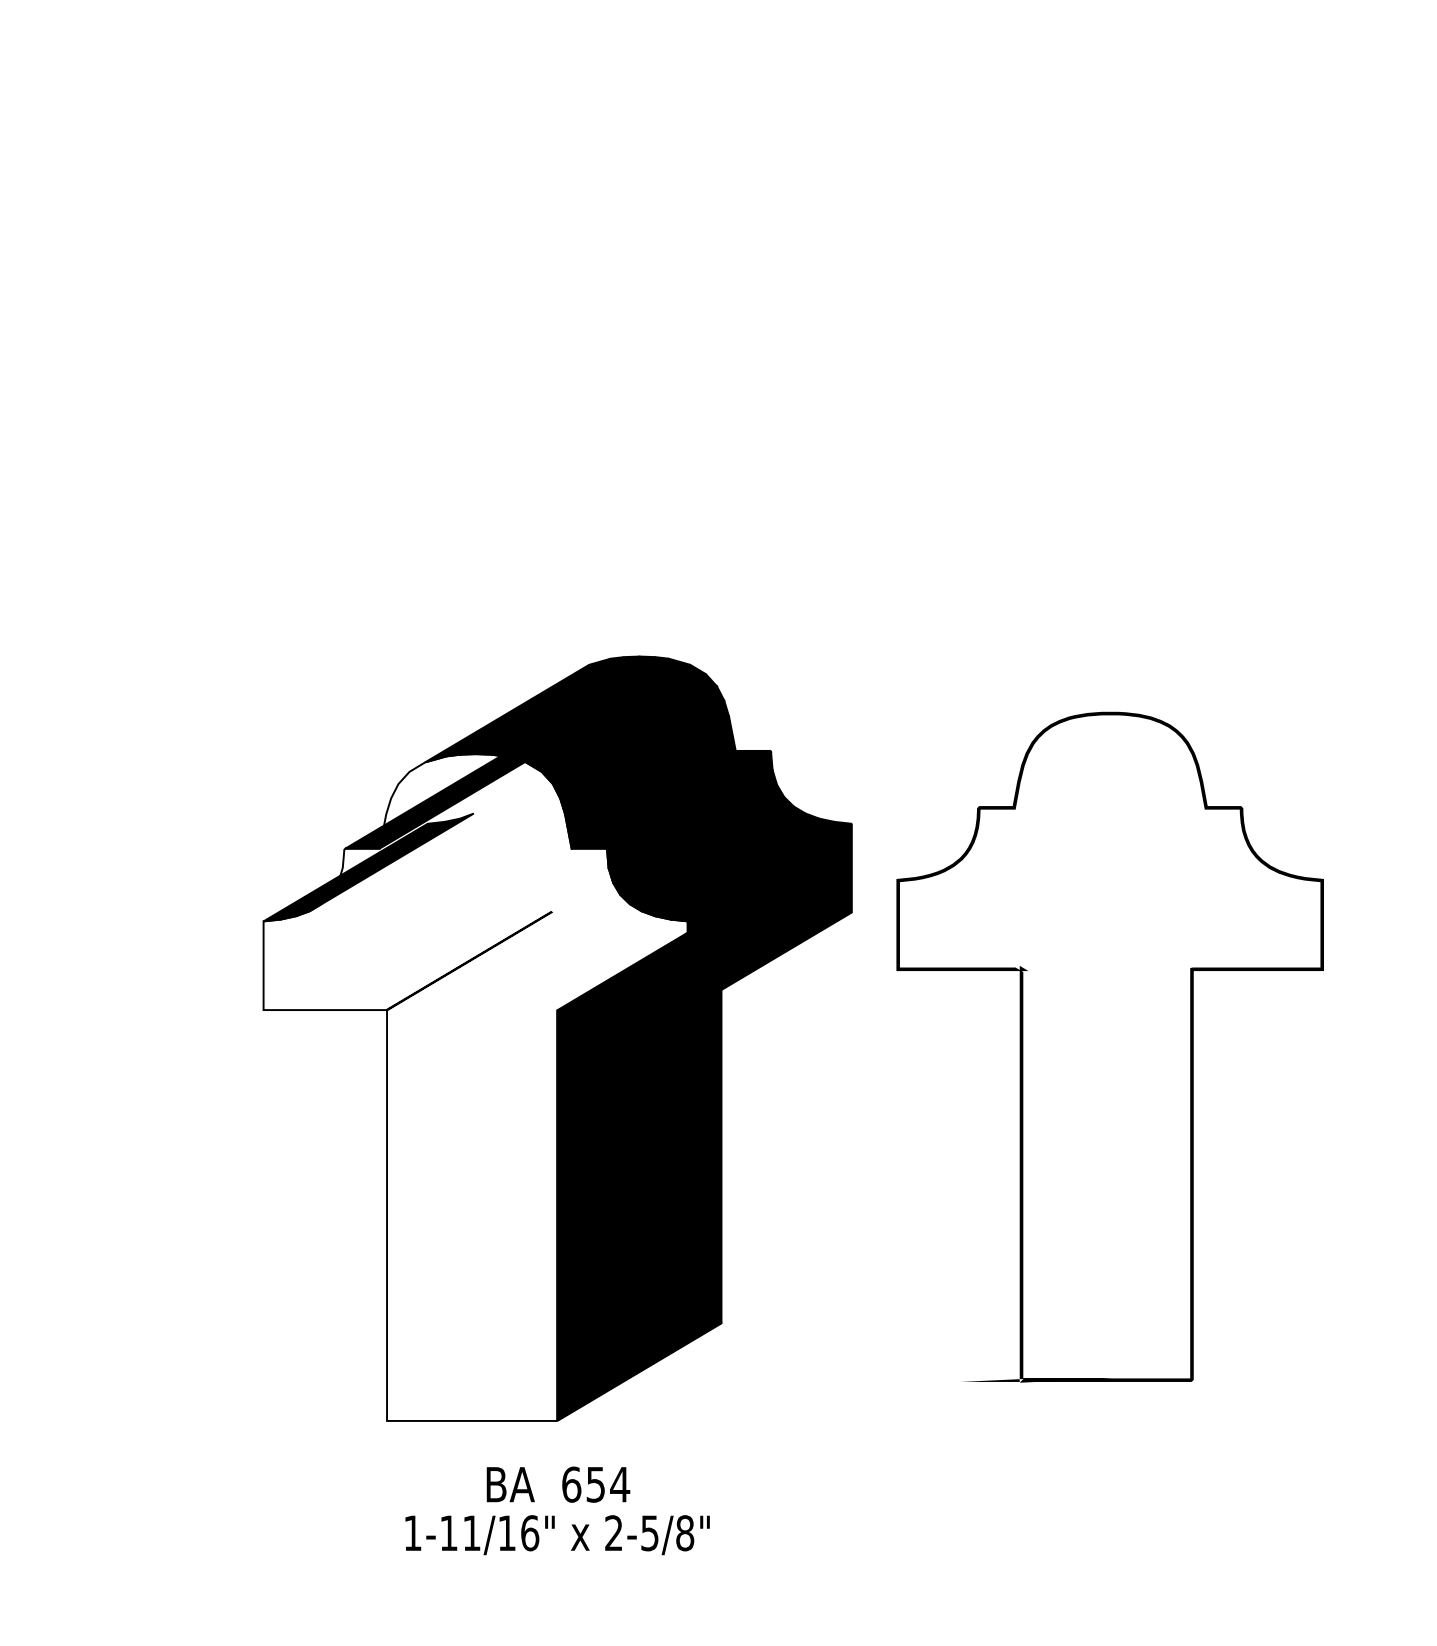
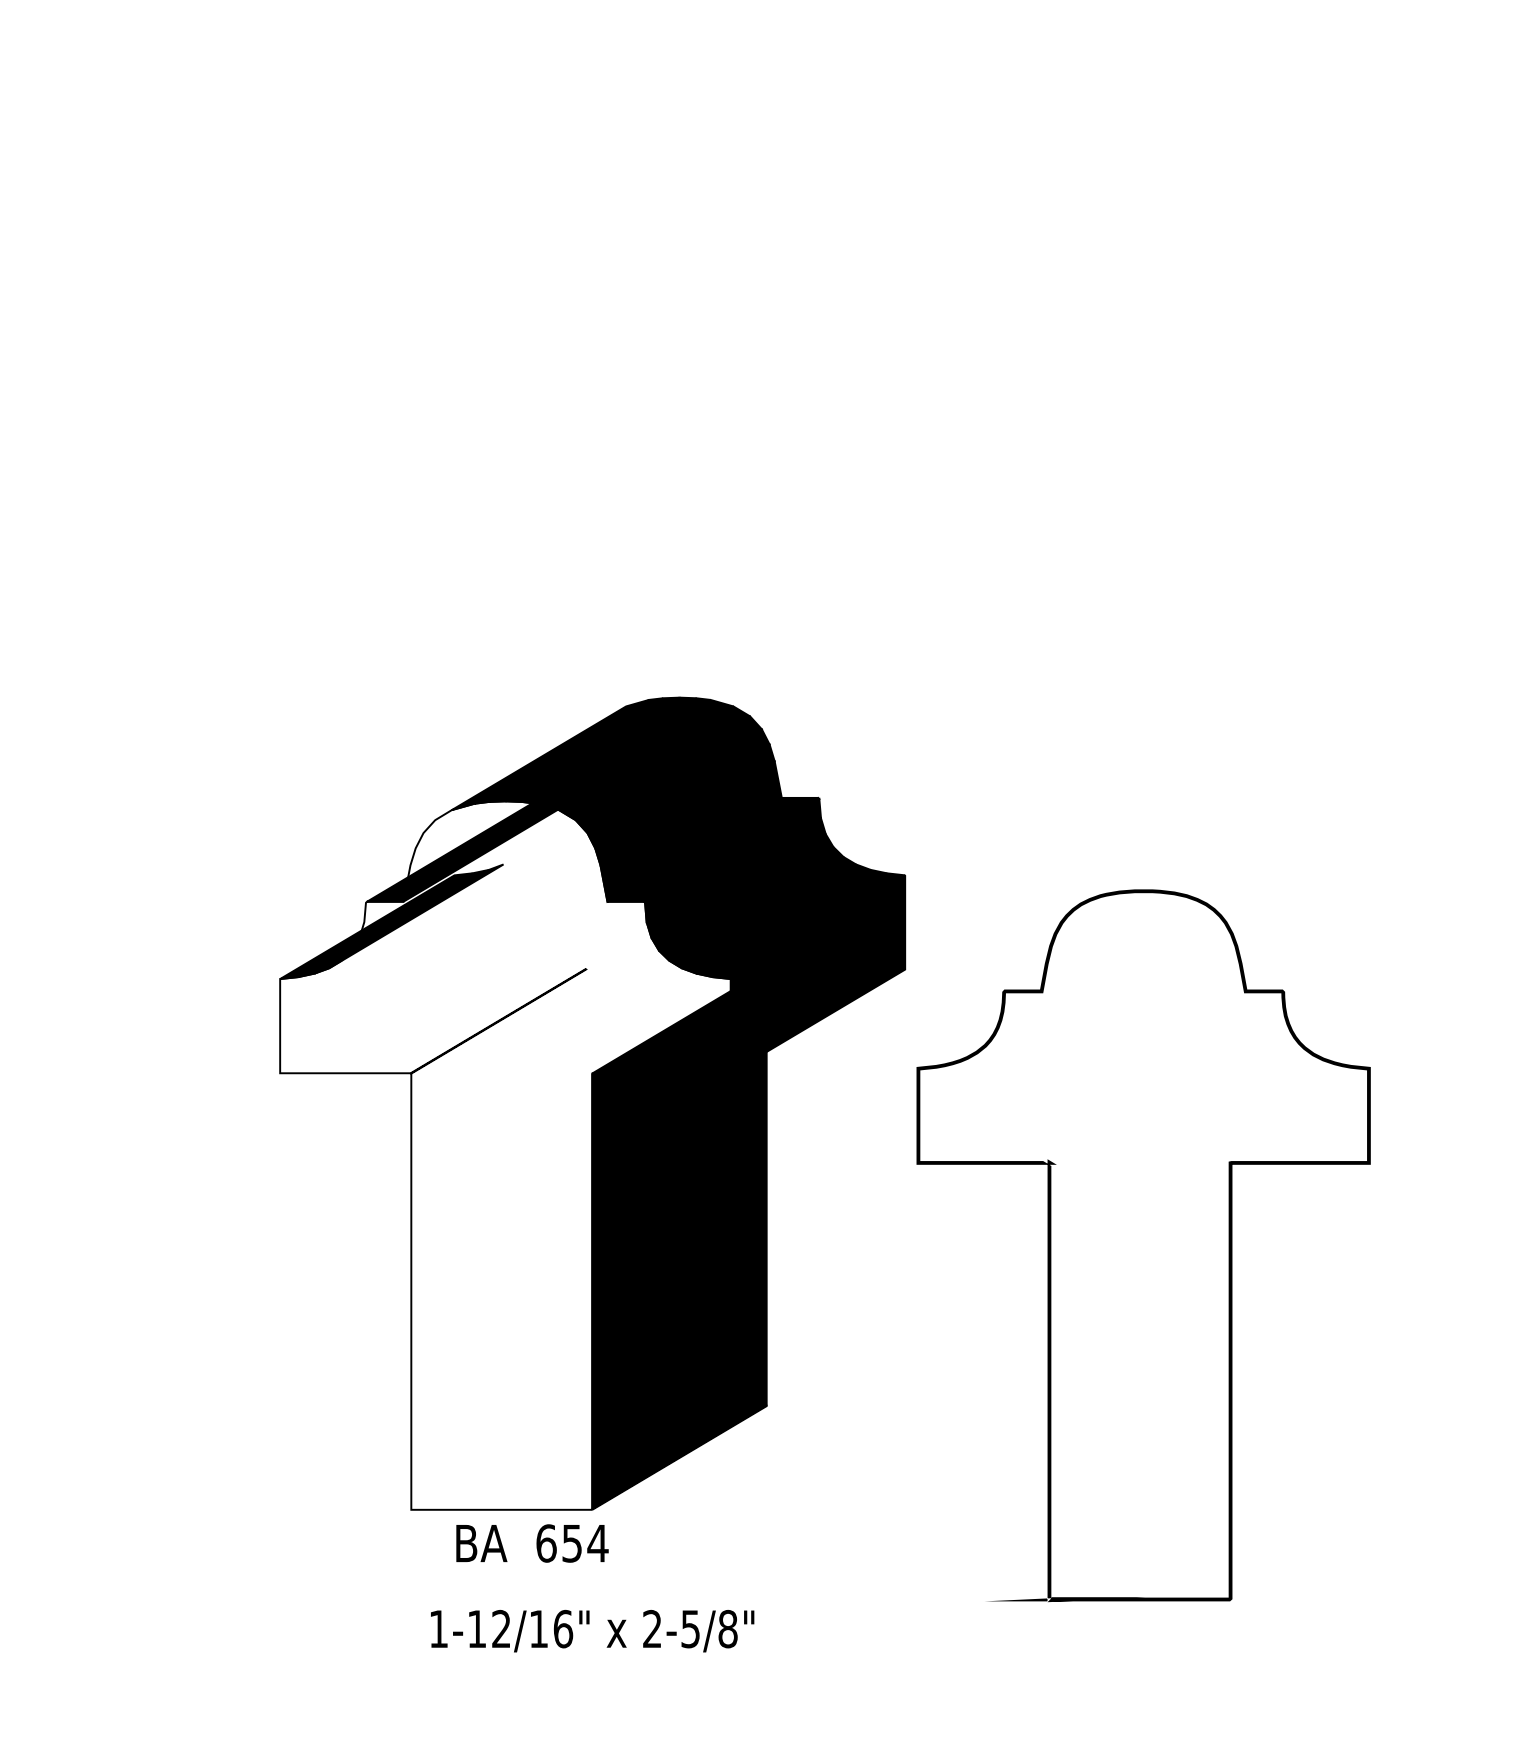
part: (1110, 1047) -> (1143, 1245), moved
text: (558, 1484) -> (532, 1543), moved
text: (471, 1532) -> (501, 1628), 1-11/16" -> 1-12/16"

